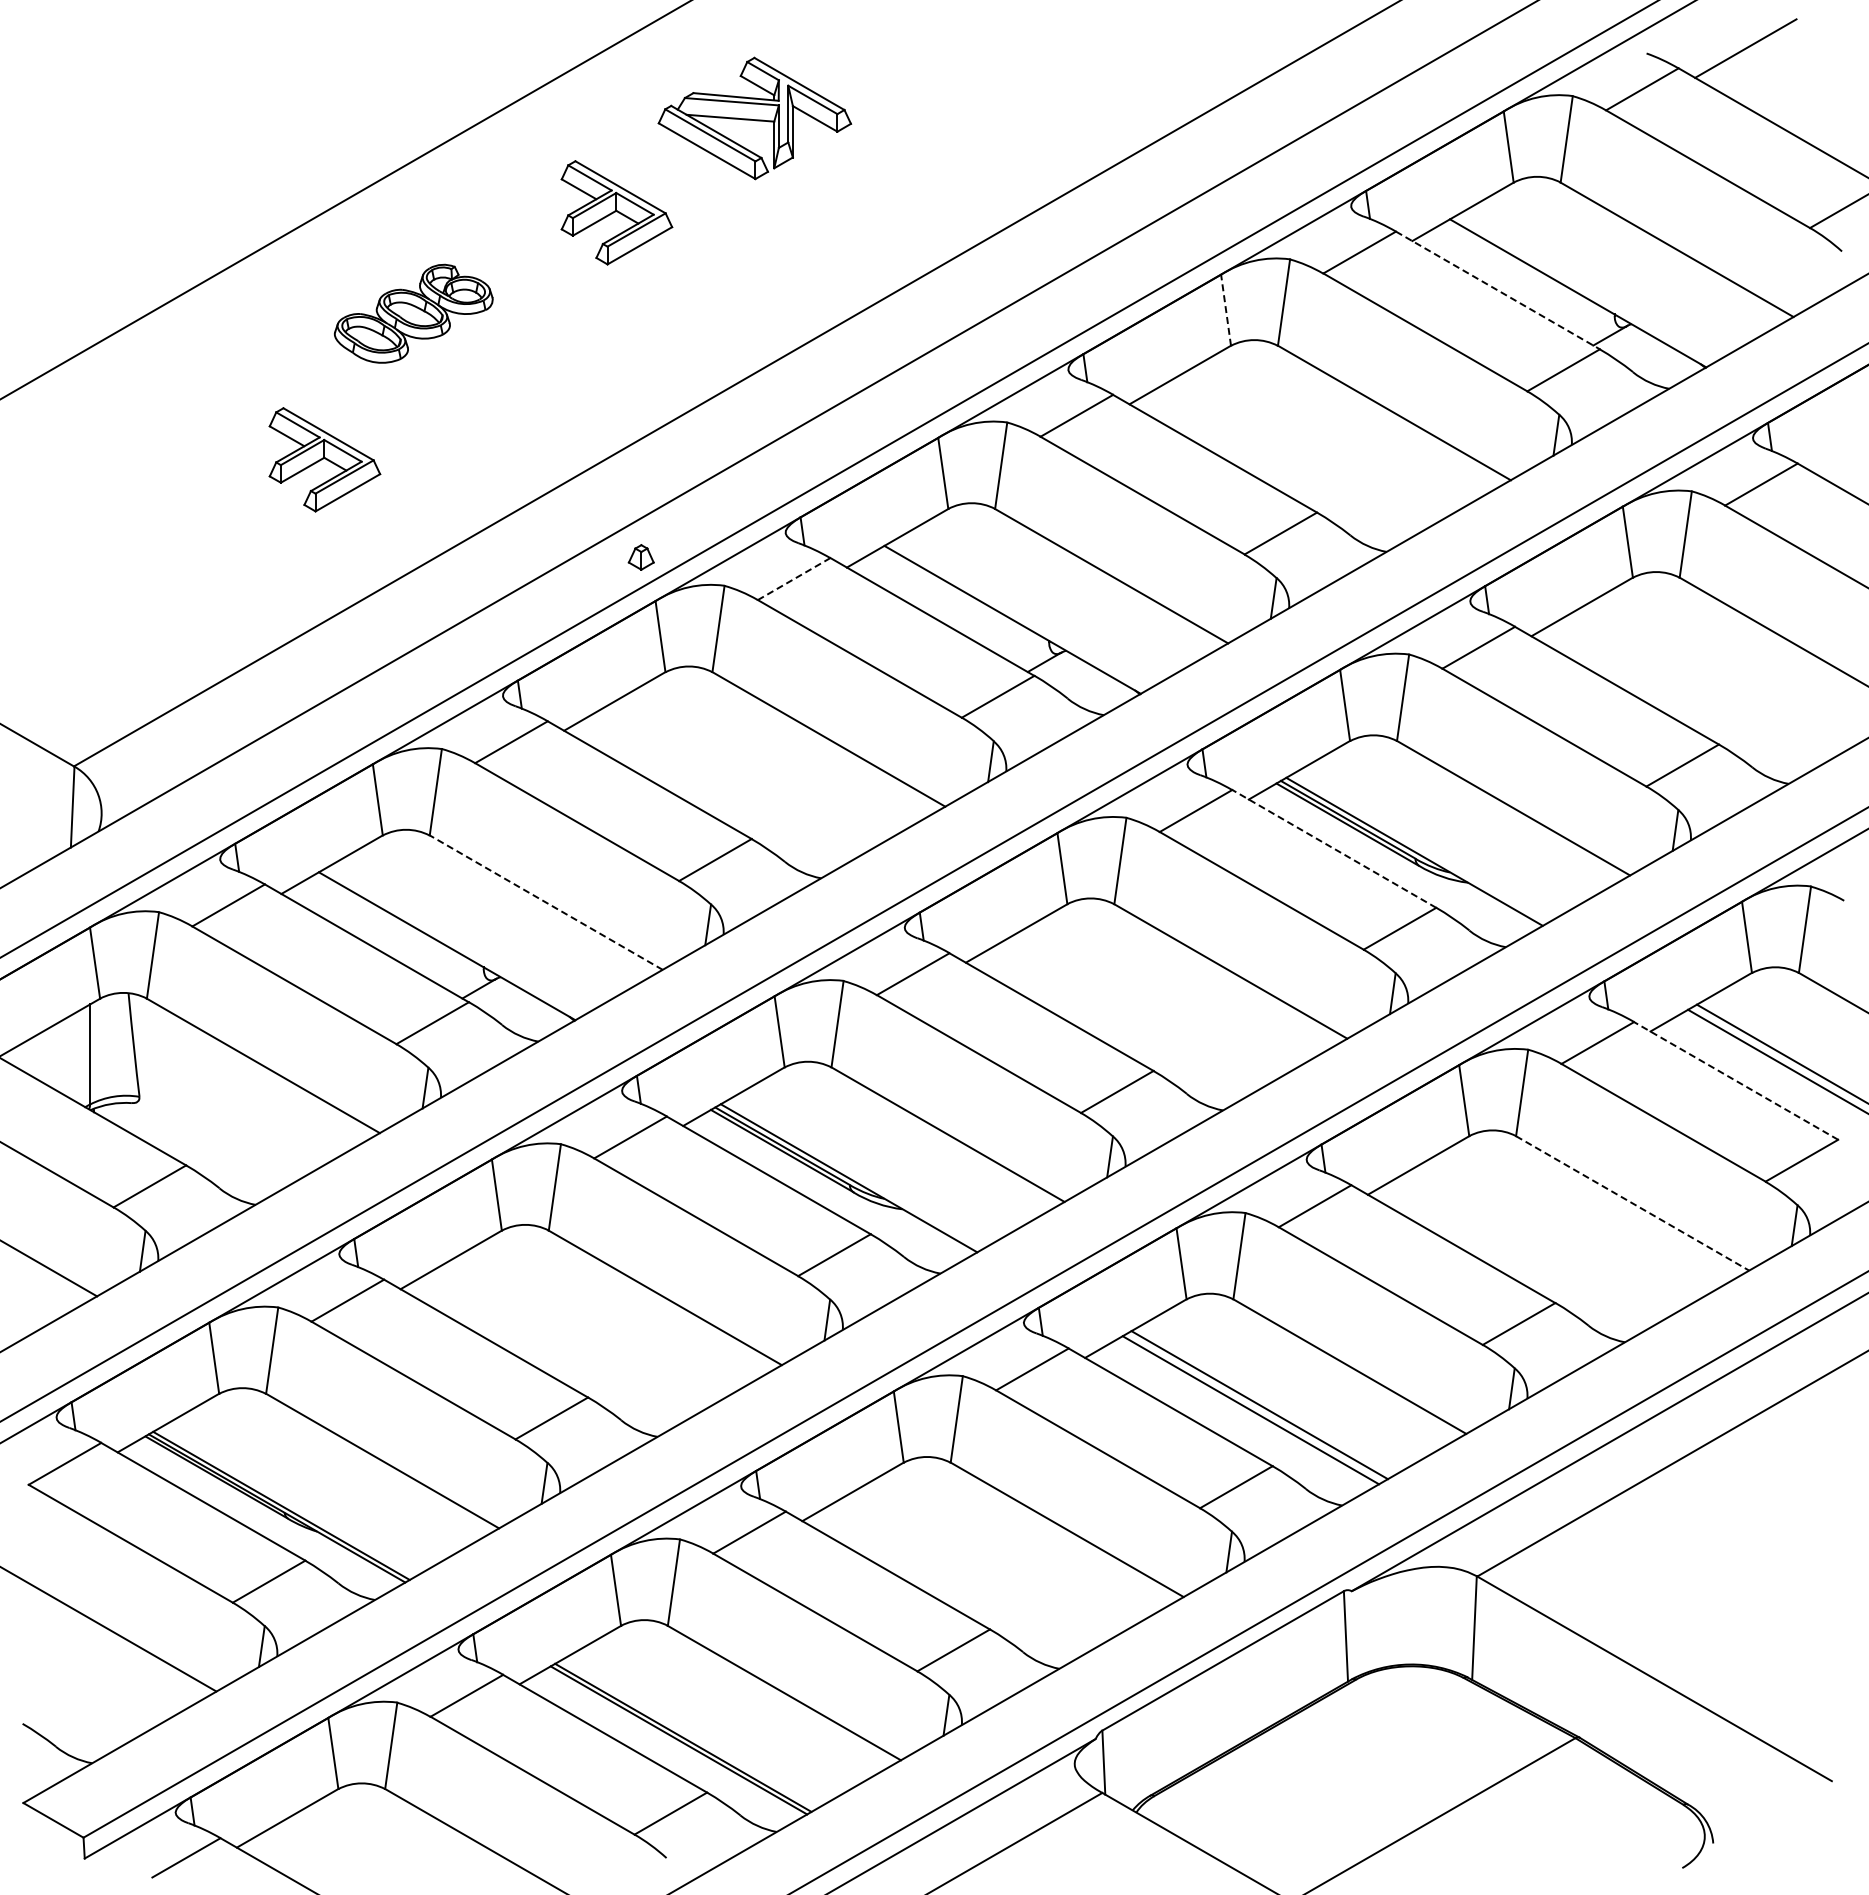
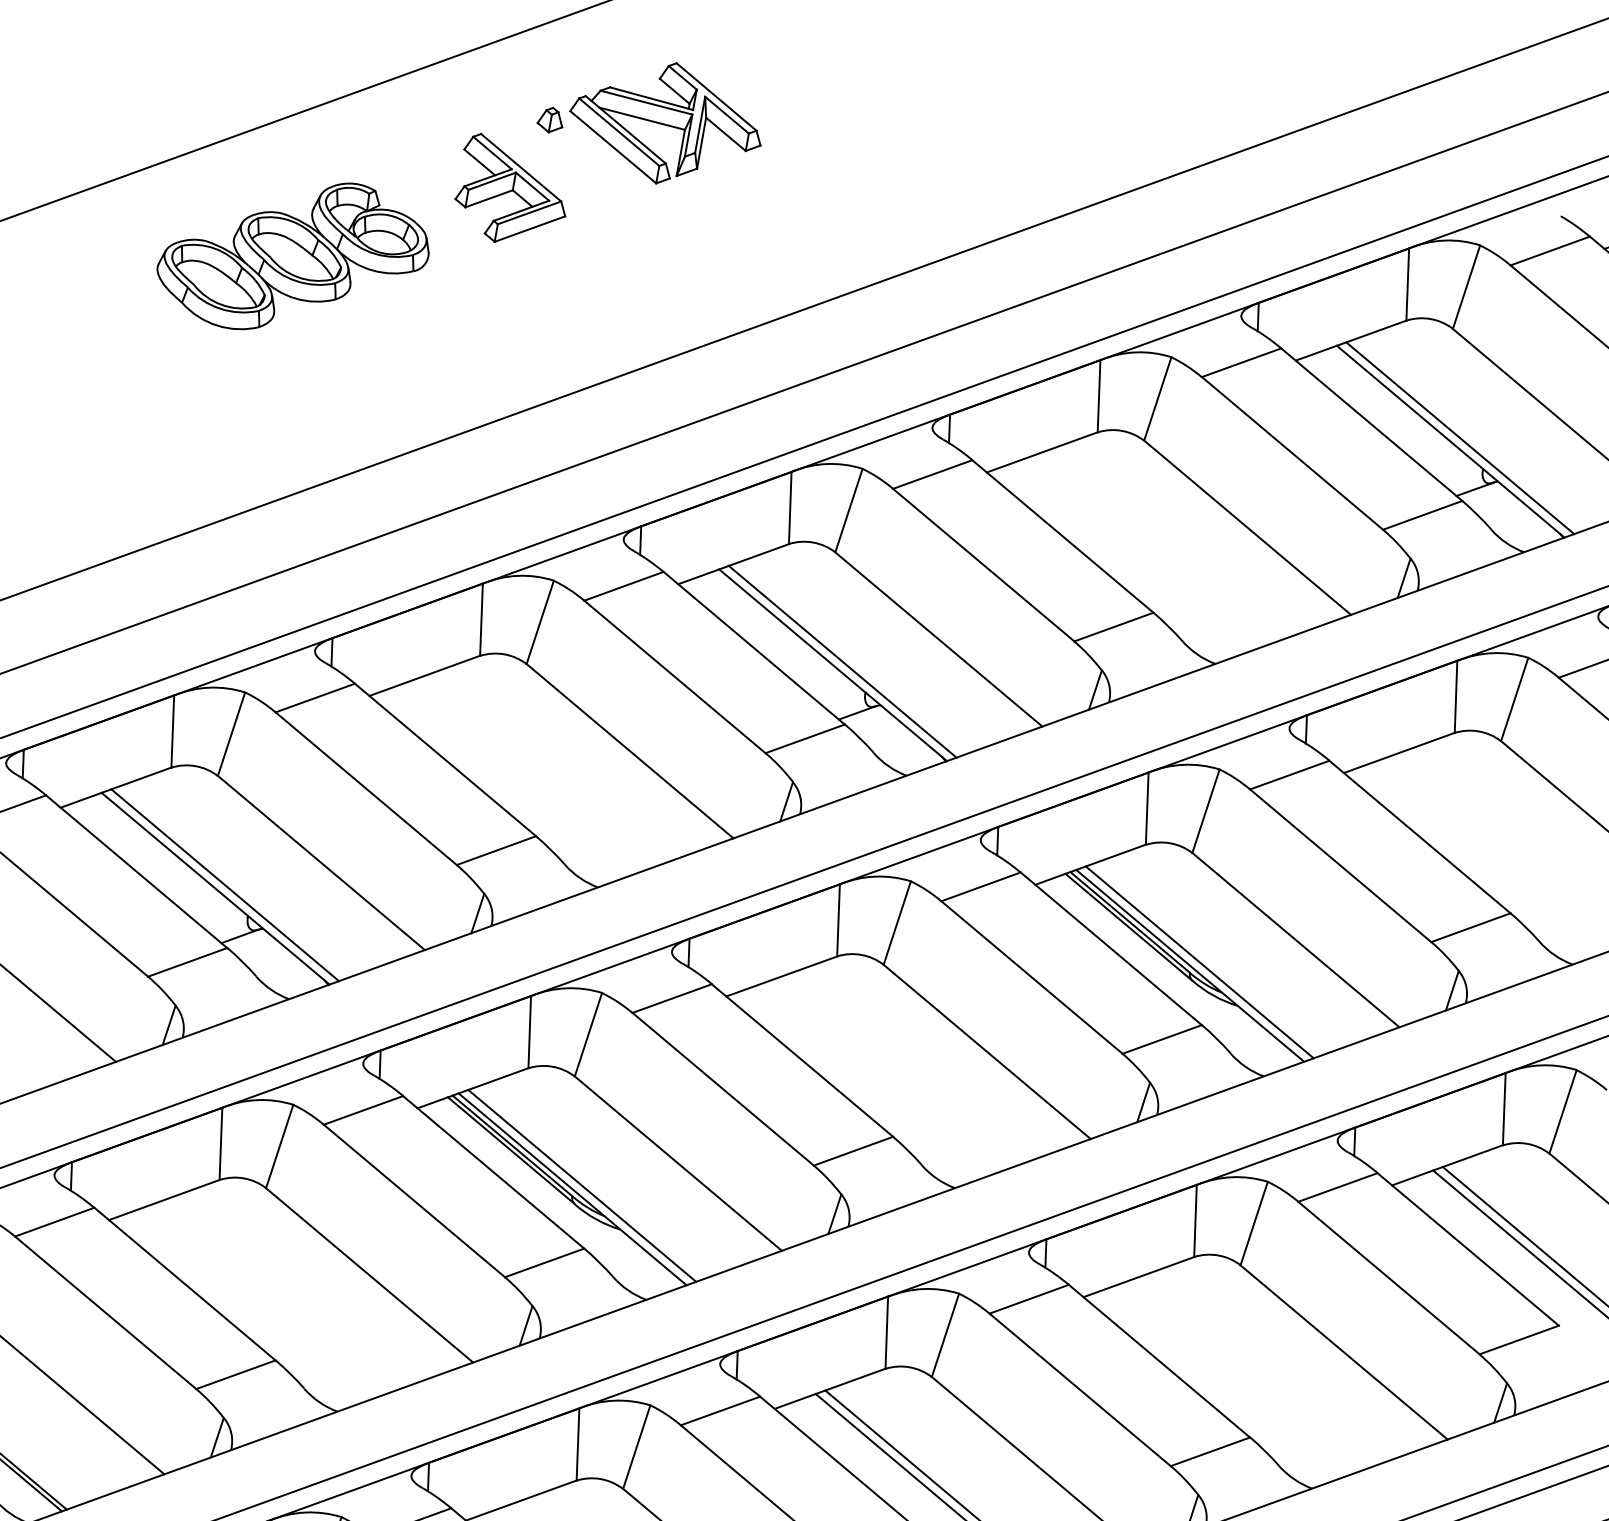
line: (1586, 288) -> (1459, 438), added
line: (1497, 290) -> (1371, 424), dashed -> solid
line: (1226, 310) -> (1099, 396), dashed -> solid
part: (413, 313) -> (293, 256), size x1.67
part: (324, 459) -> (180, 385), removed
part: (640, 557) -> (550, 119), moved
line: (794, 579) -> (624, 586), dashed -> solid
line: (1021, 614) -> (842, 661), added
line: (1423, 846) -> (1199, 962), added
line: (1334, 848) -> (1111, 948), dashed -> solid
line: (545, 902) -> (320, 862), dashed -> solid
line: (455, 941) -> (224, 885), added
line: (1736, 1080) -> (1468, 1249), dashed -> solid
line: (857, 1173) -> (581, 1186), added
line: (1632, 1203) -> (1343, 1352), dashed -> solid

